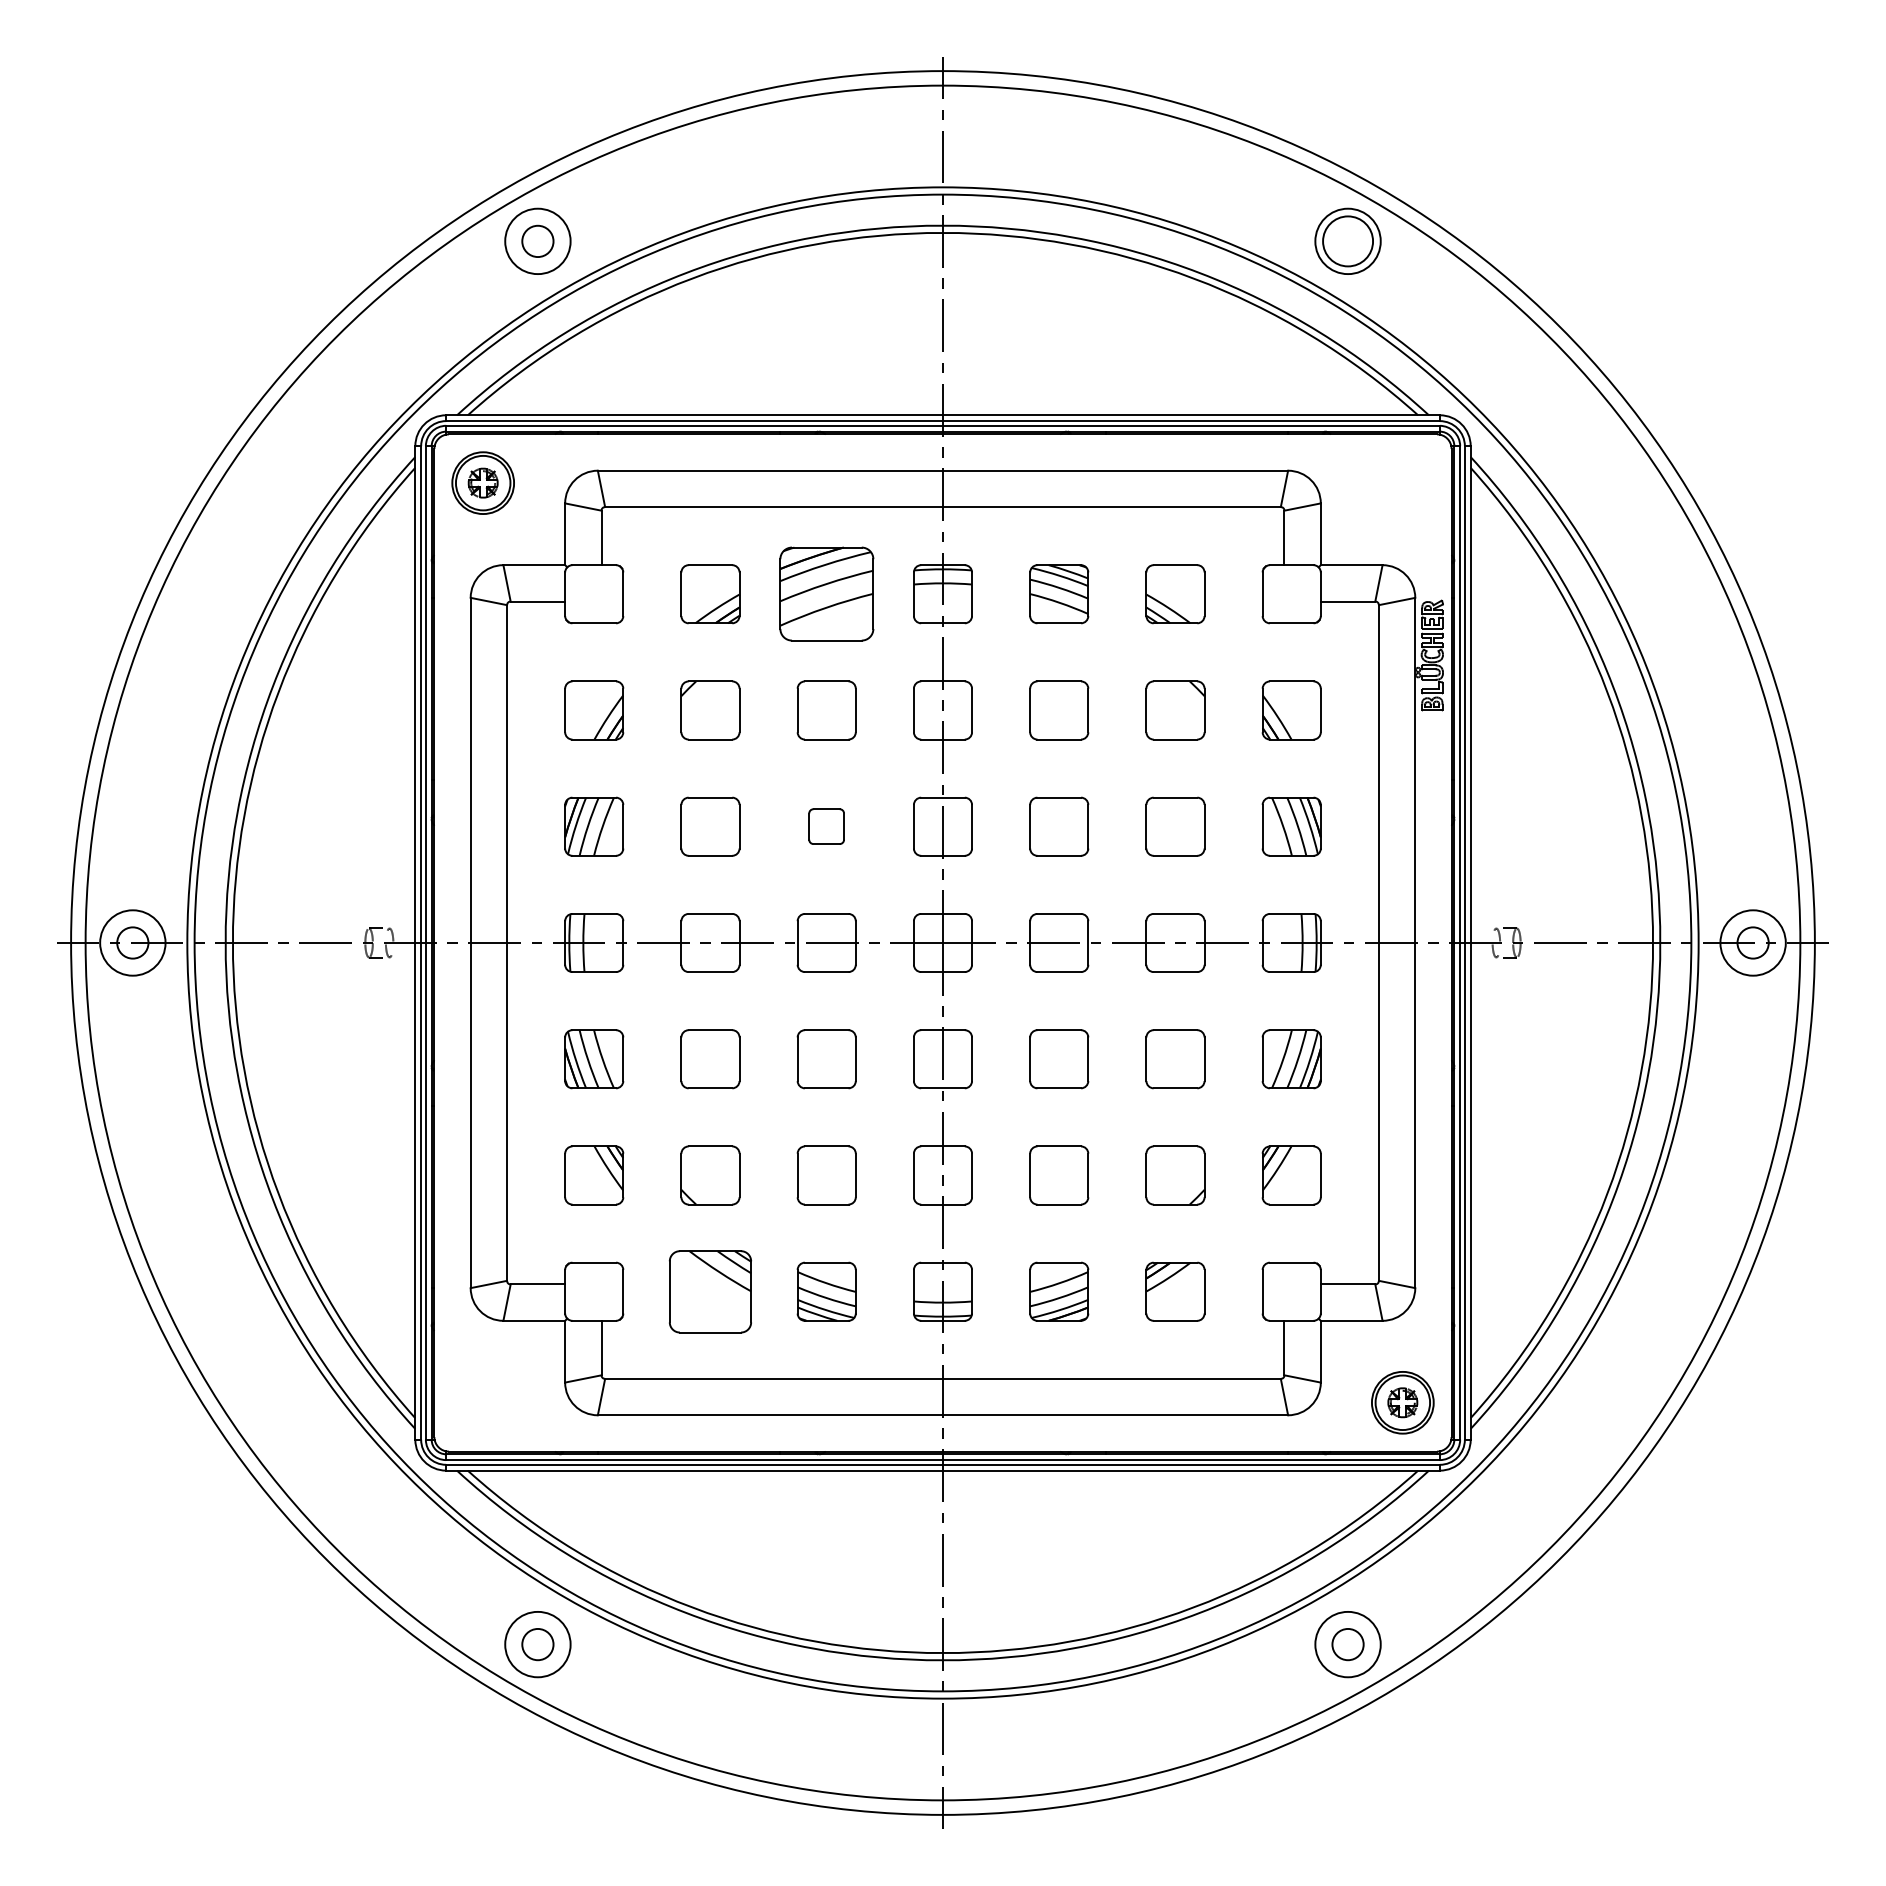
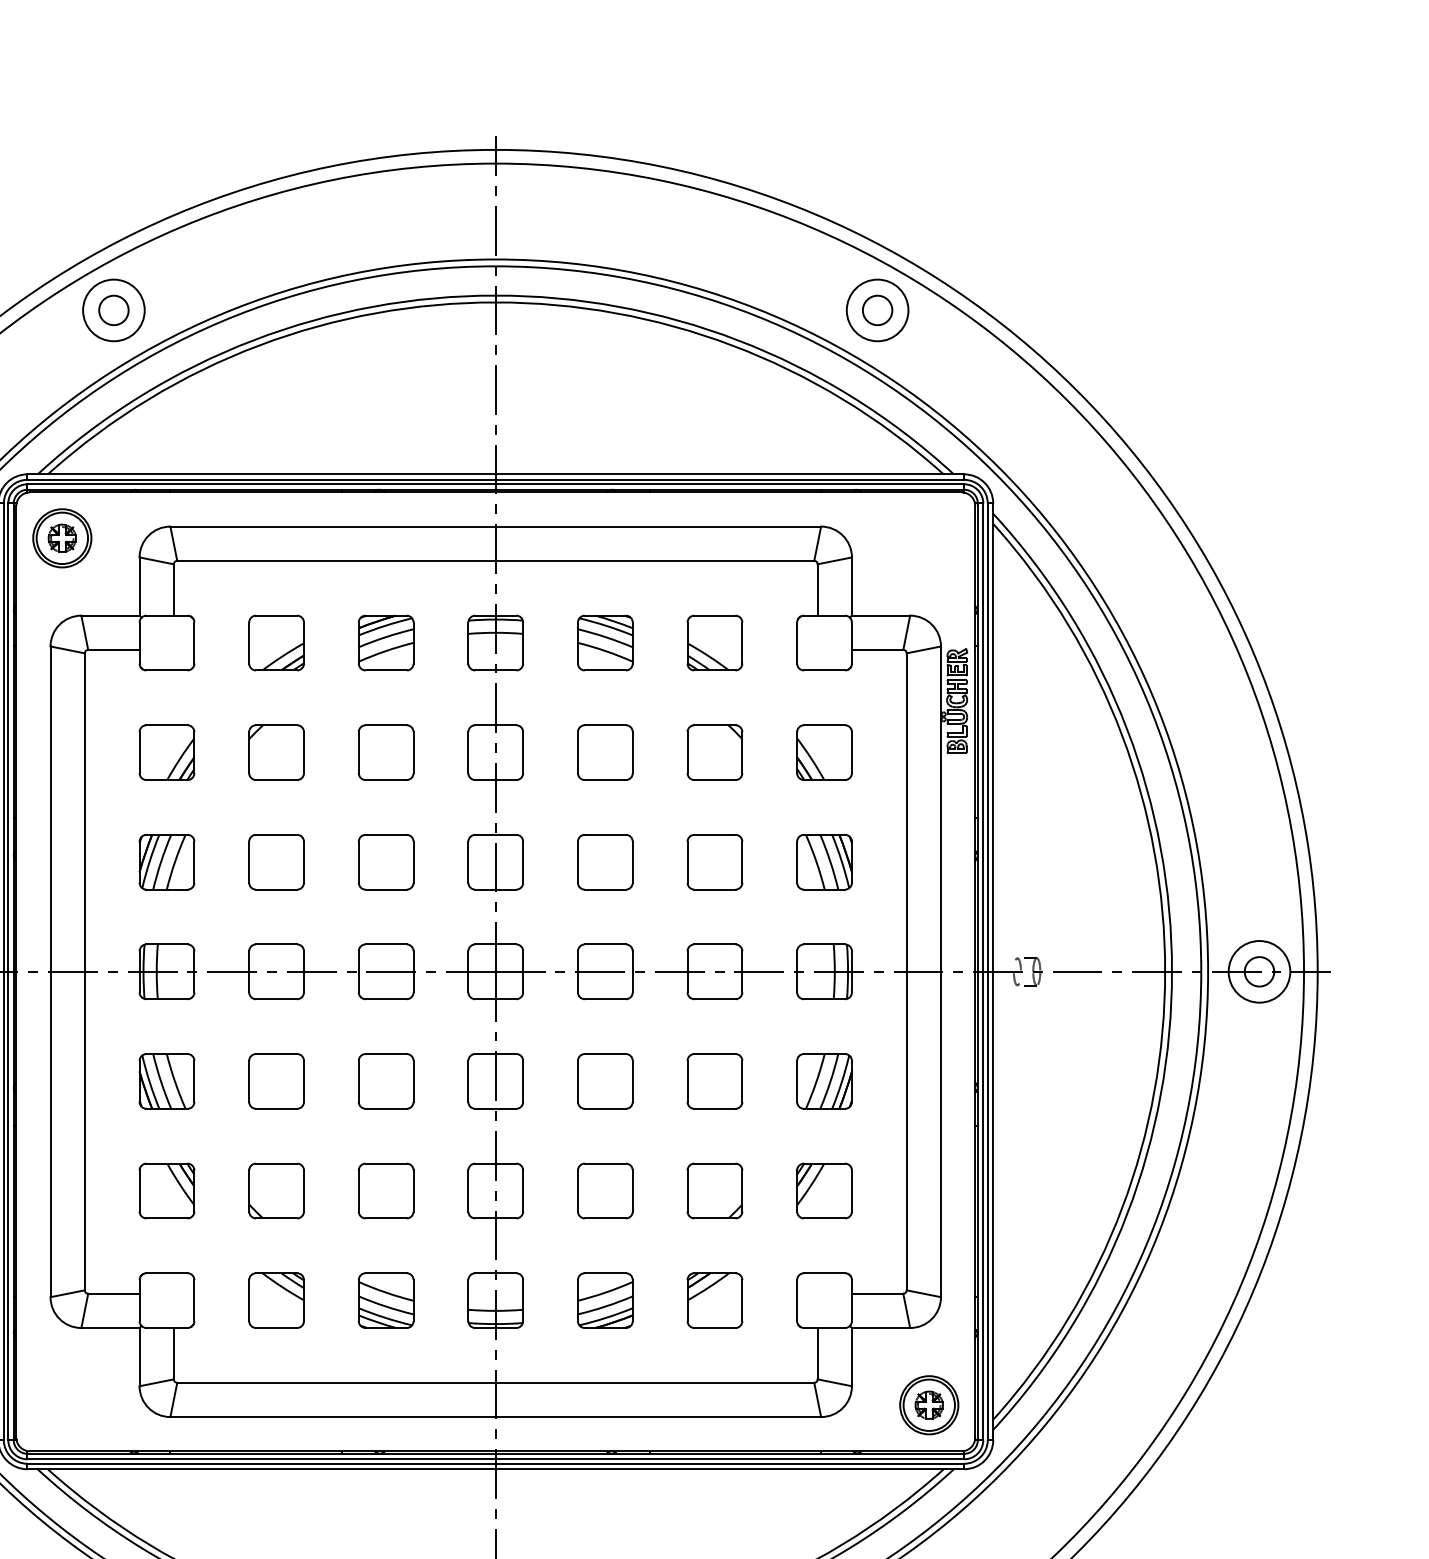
circle: (1347, 241) -> (877, 310), size x0.62
part: (826, 594) -> (385, 643), size x0.62
part: (826, 826) -> (385, 862), size x1.67
part: (710, 1291) -> (276, 1300), size x0.71

